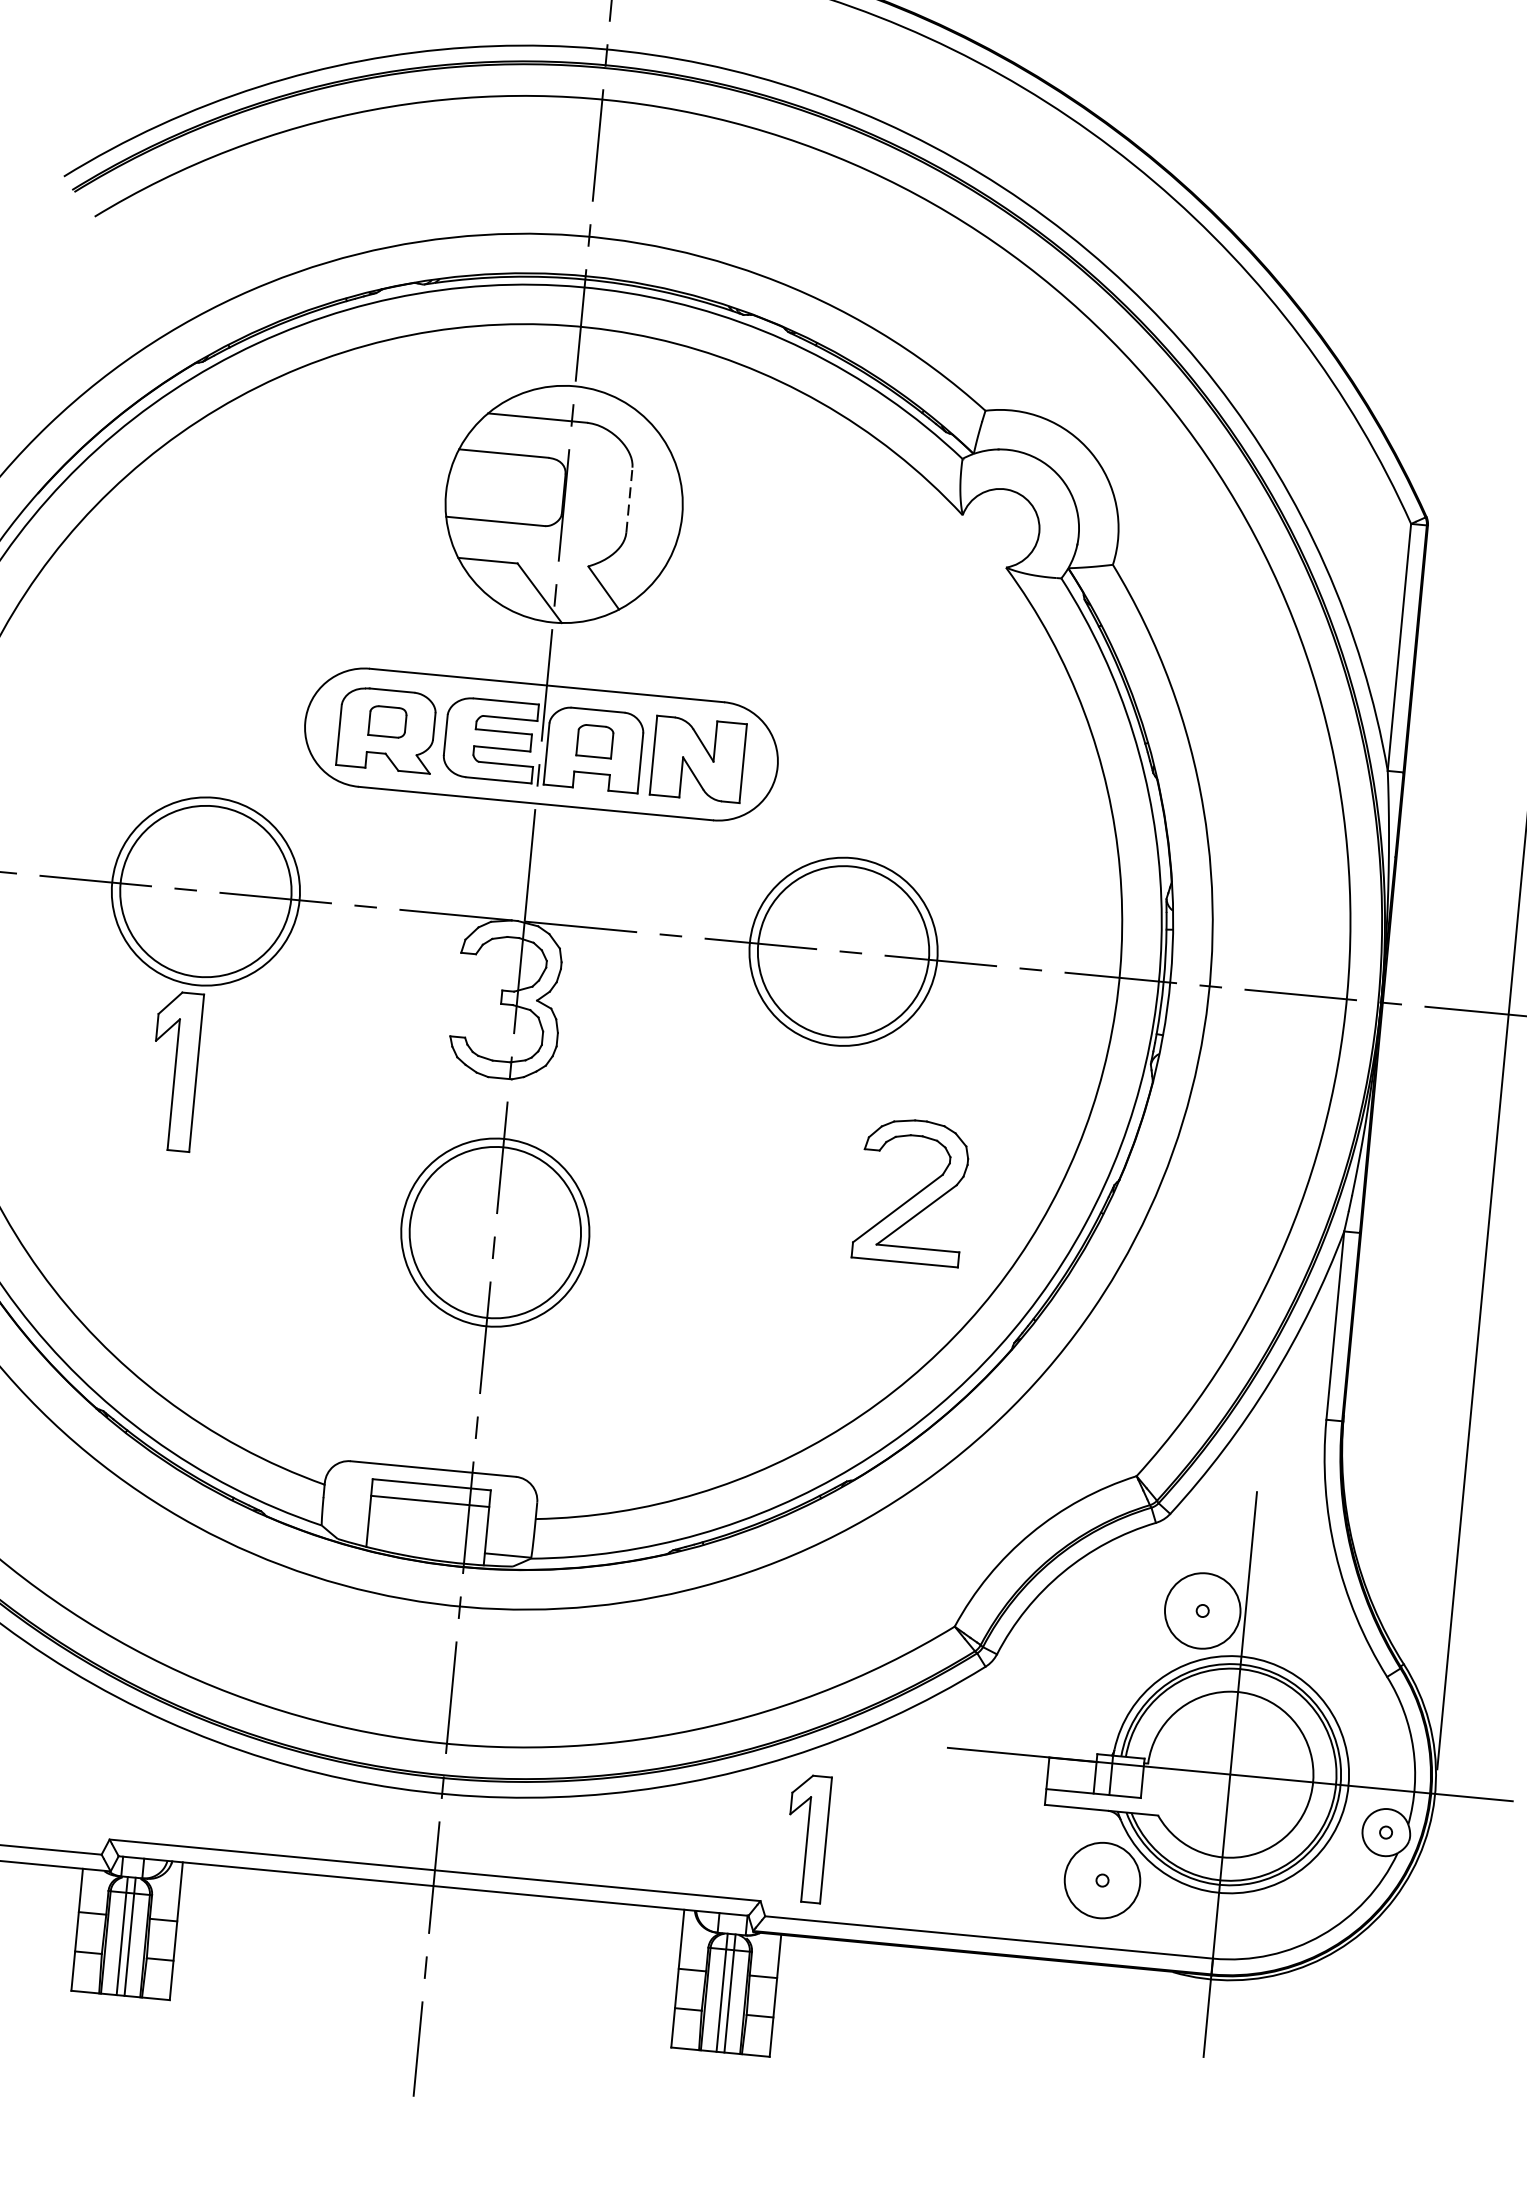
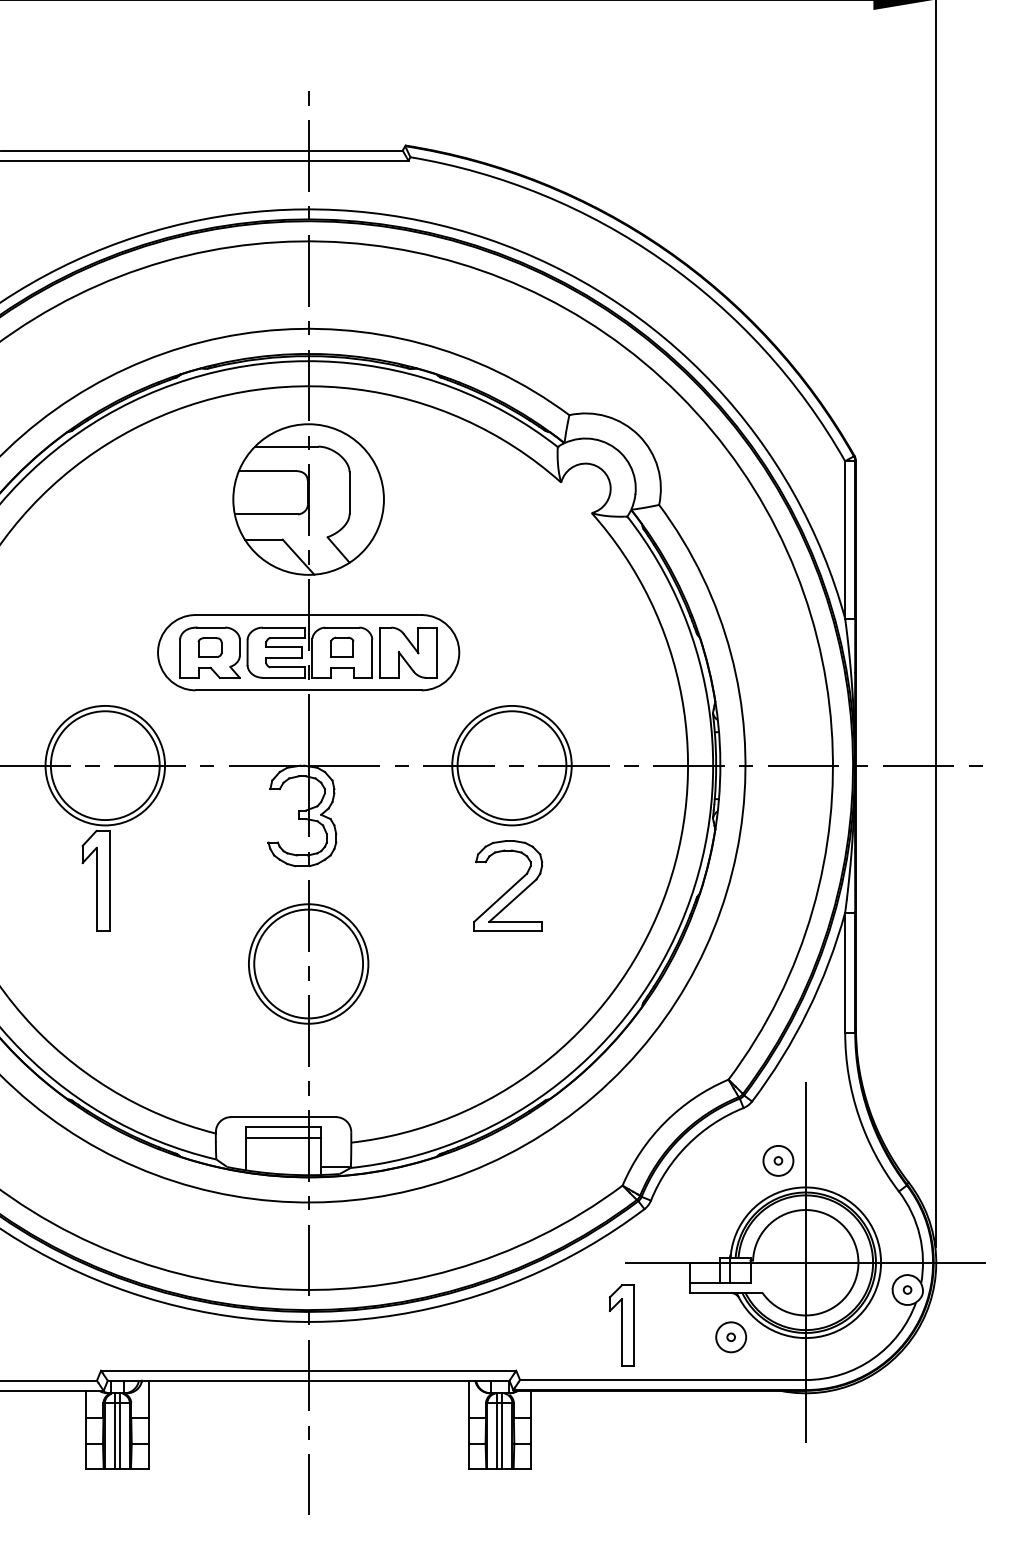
line: (629, 500) -> (349, 493), dashed -> solid
part: (911, 1190) -> (508, 885), moved
circle: (1202, 1610) -> (778, 1160), size x0.62
part: (806, 1838) -> (621, 1325), moved
circle: (1102, 1880) -> (731, 1337), size x0.62

